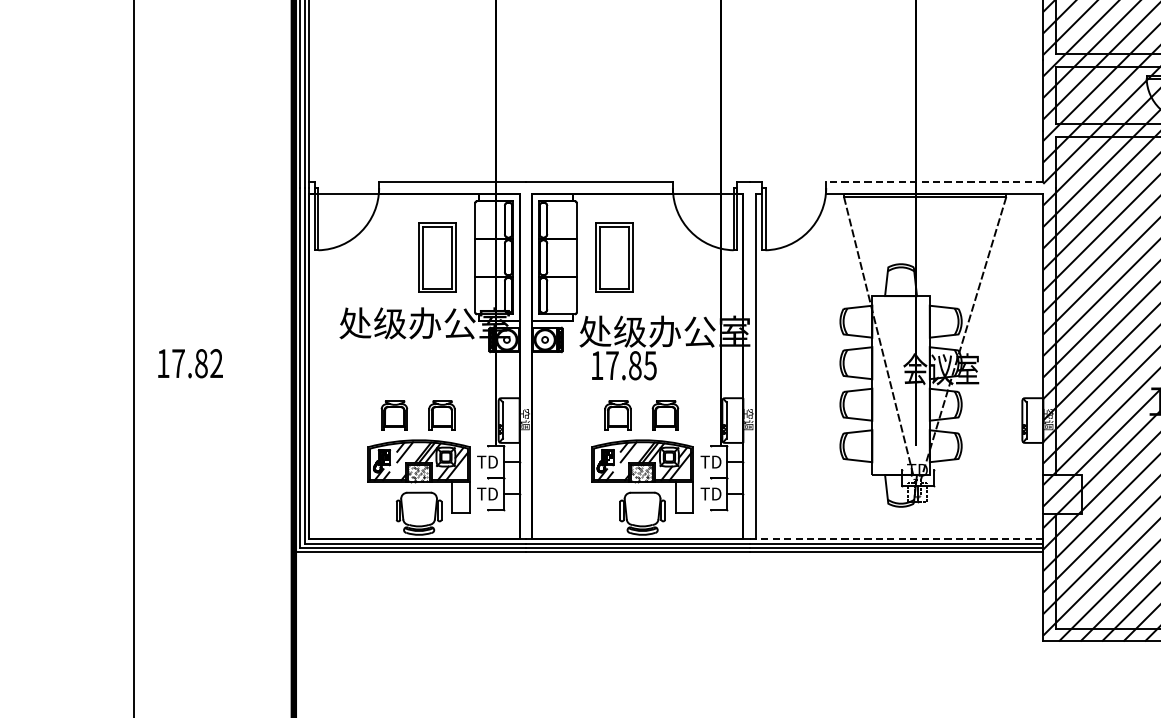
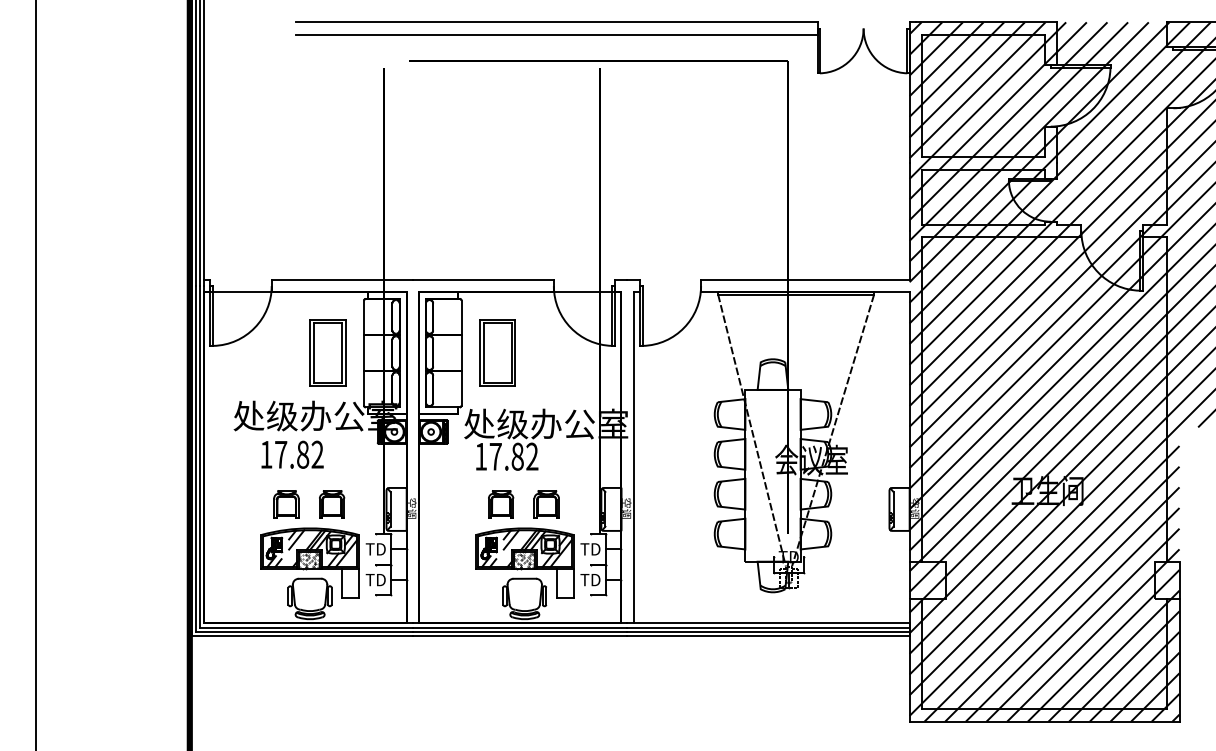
line: (933, 181) -> (804, 279), dashed -> solid
text: (190, 363) -> (292, 454), moved
text: (650, 365) -> (532, 456), 17.85 -> 17.82
line: (896, 539) -> (768, 623), dashed -> solid

